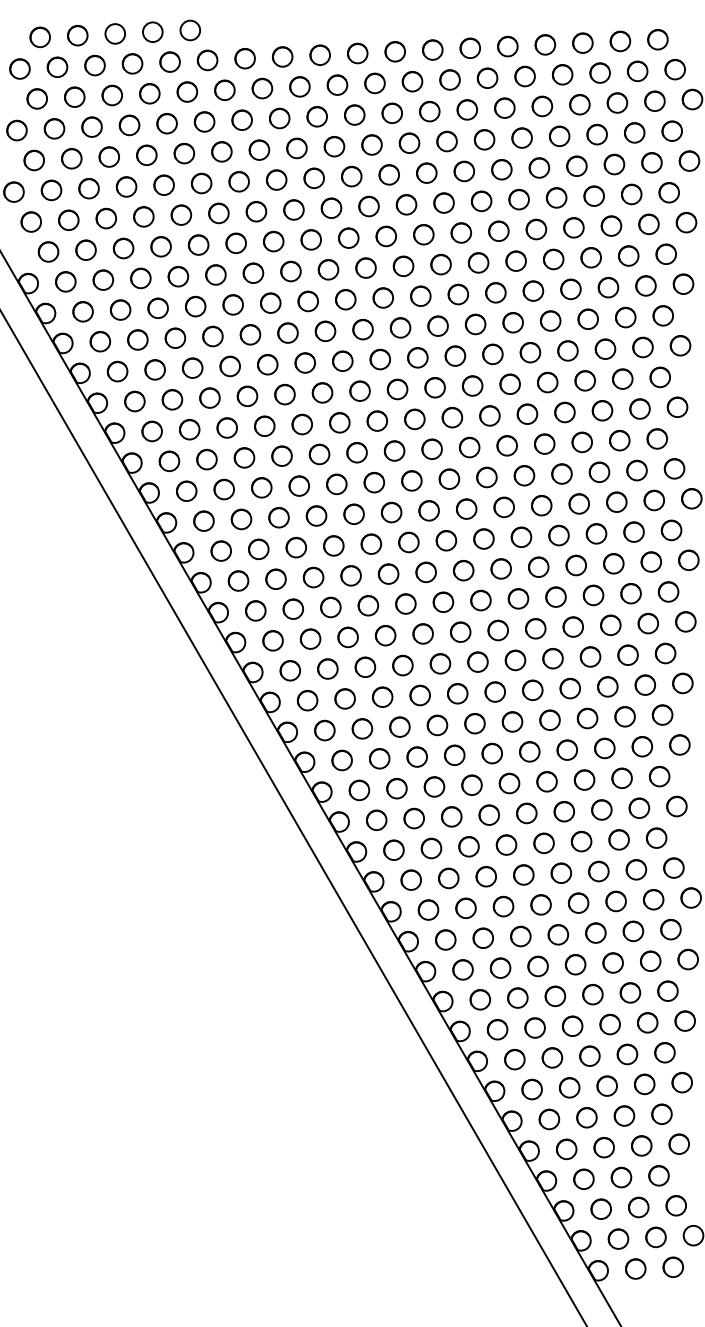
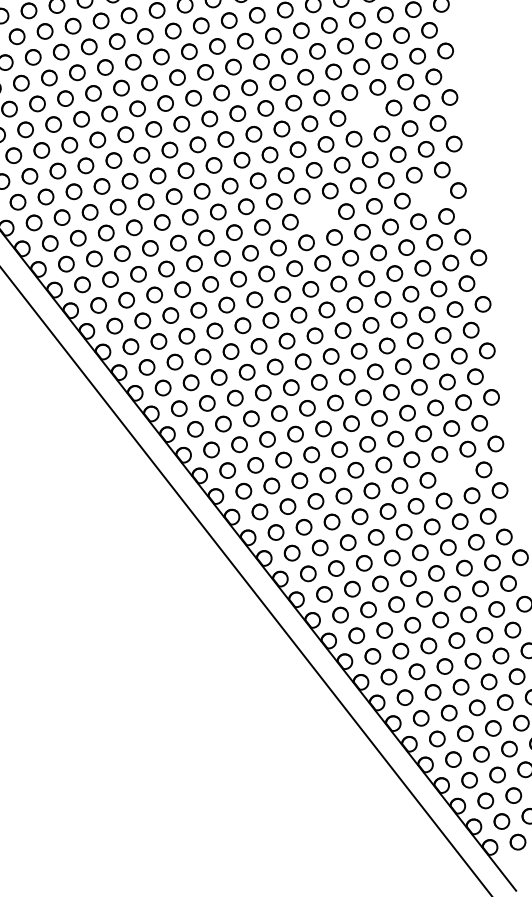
part: (570, 289) -> (365, 113), removed
circle: (639, 408) -> (429, 195), removed
circle: (489, 415) -> (318, 216), removed
circle: (621, 777) -> (455, 474), removed

